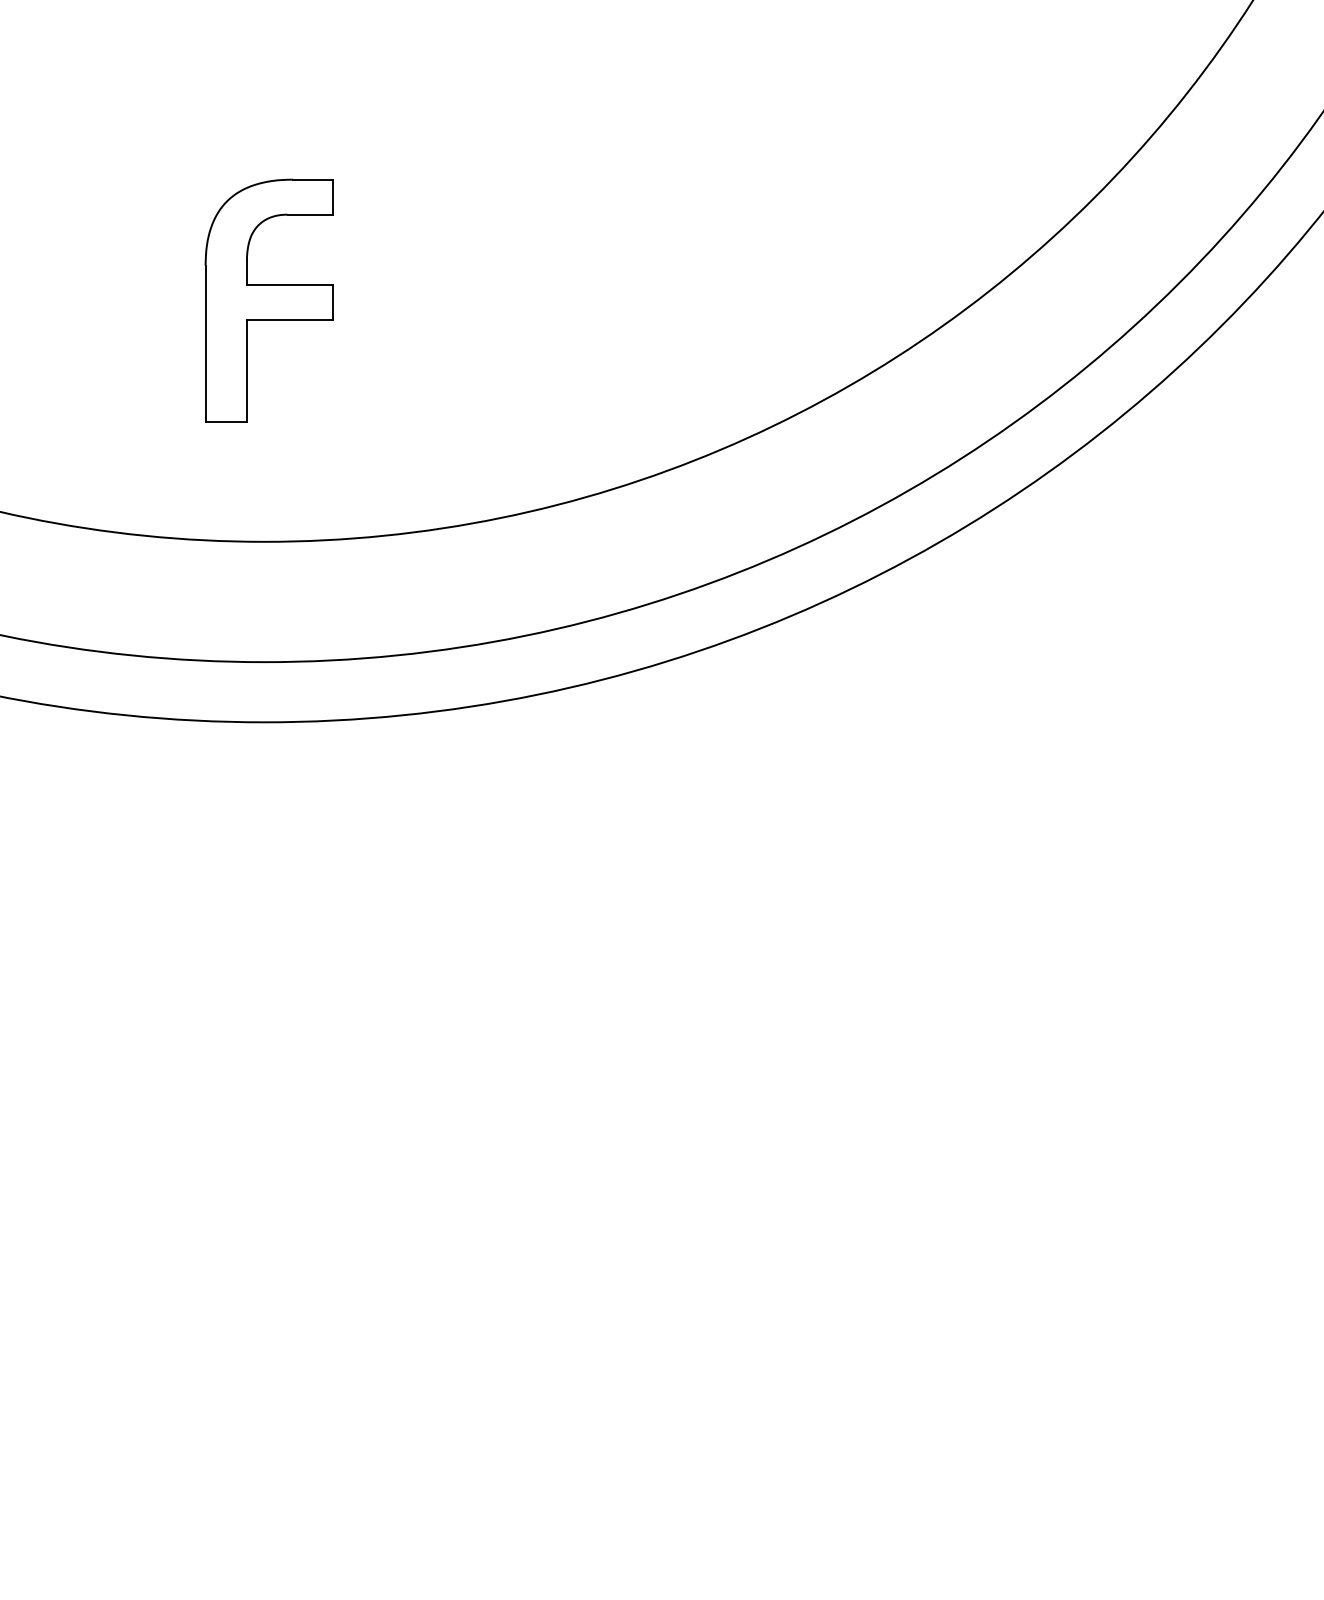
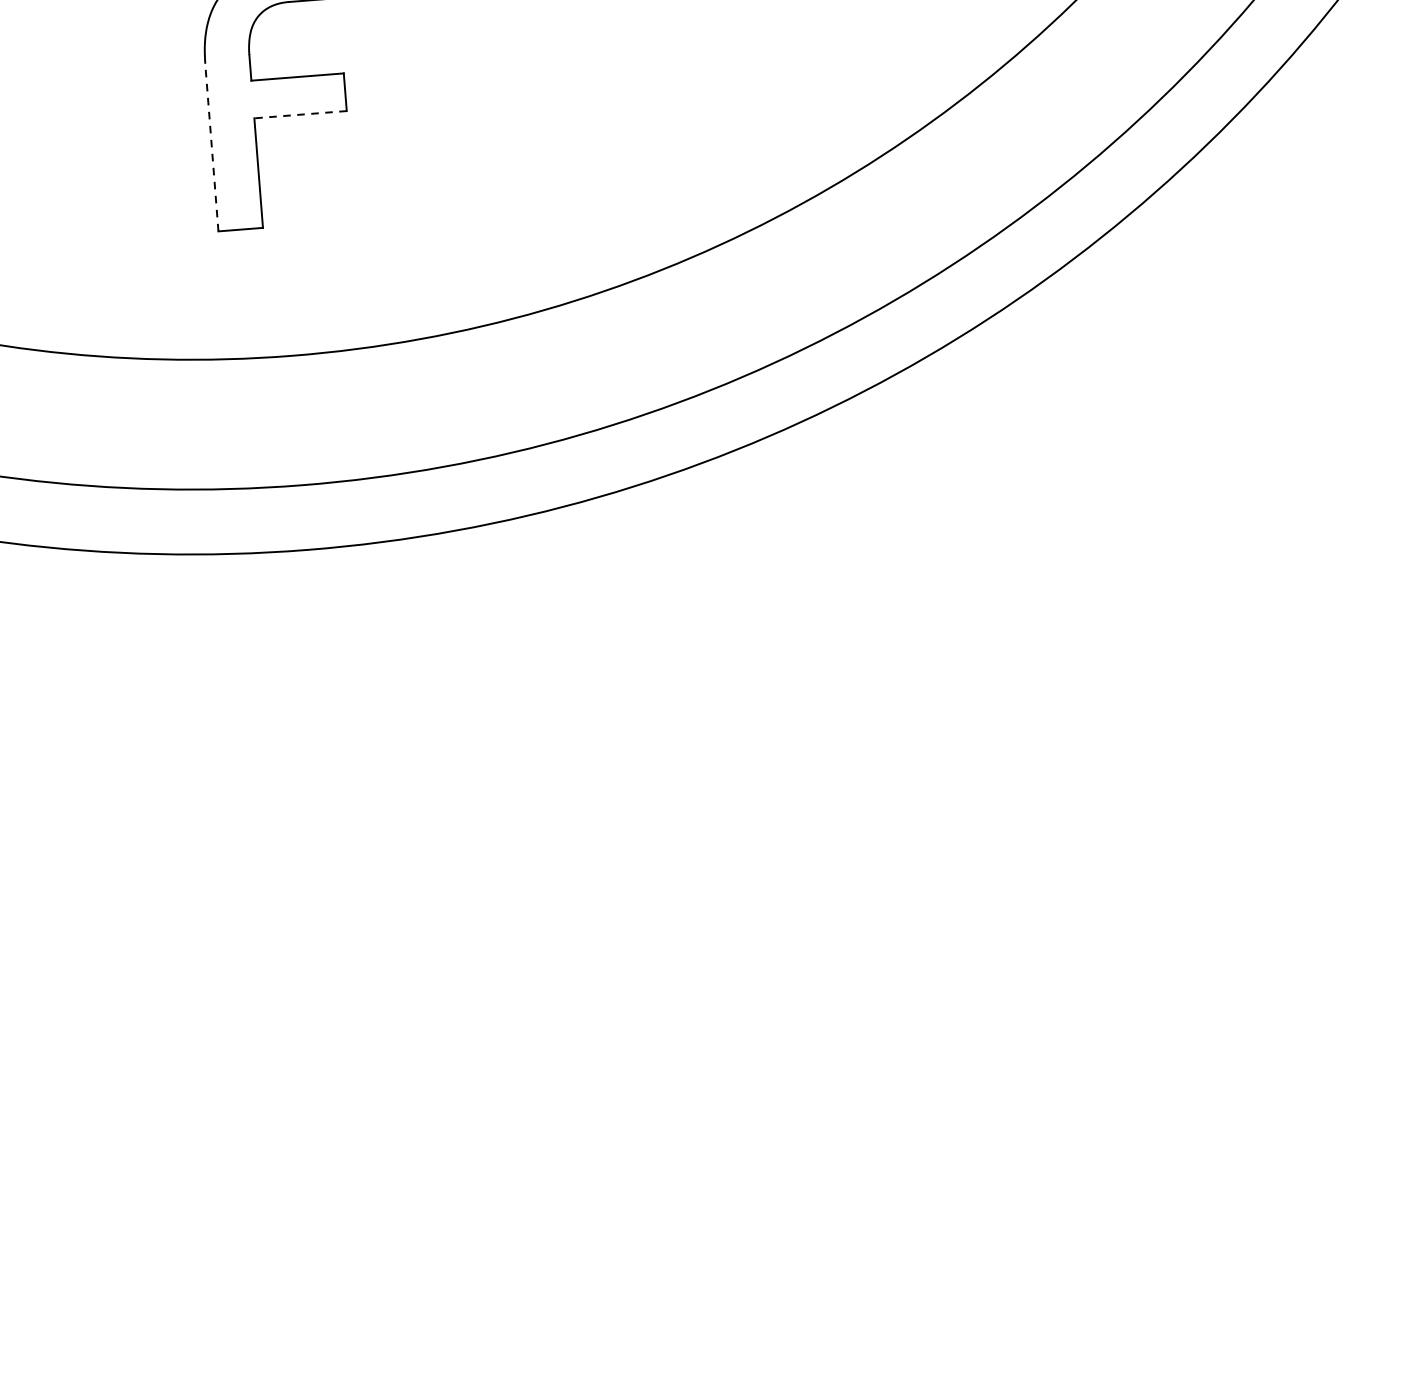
line: (289, 319) -> (300, 114), solid -> dashed
line: (205, 343) -> (211, 147), solid -> dashed

